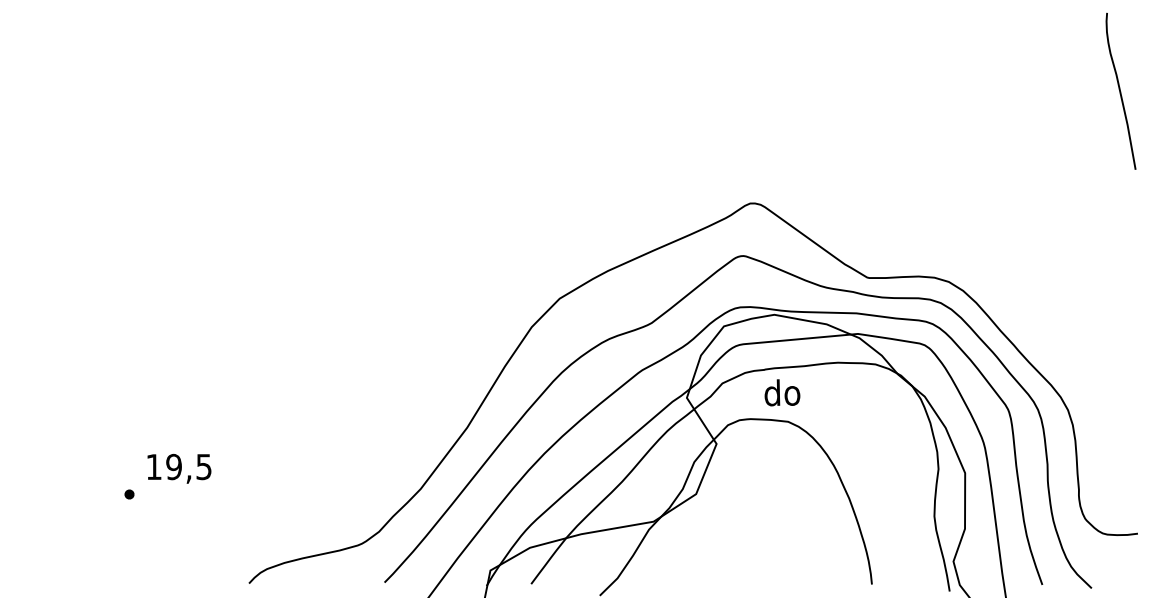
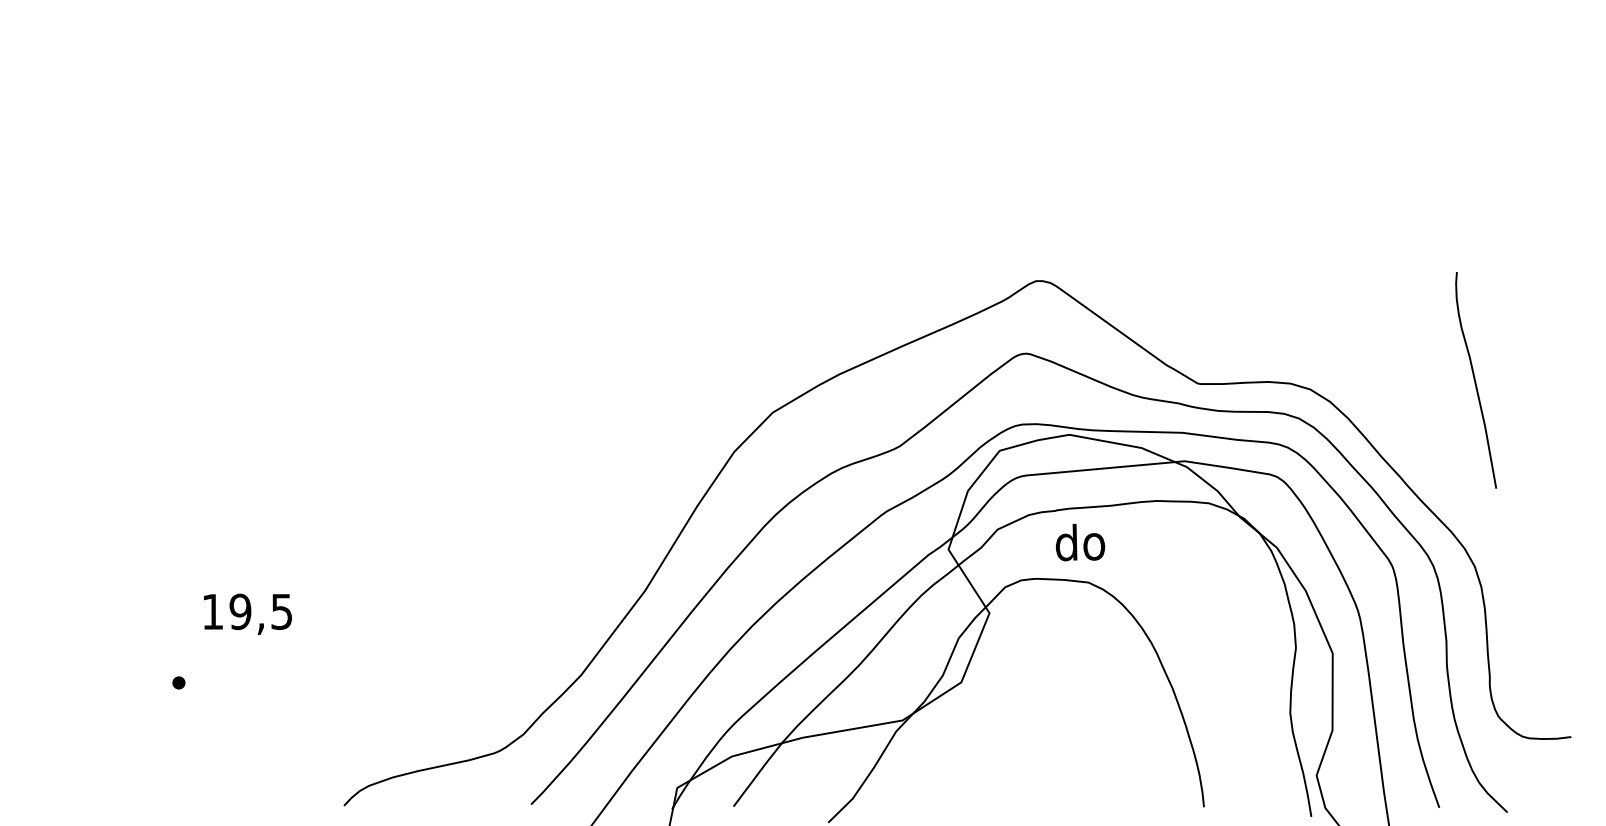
curve: (1120, 90) -> (1475, 379), moved
text: (179, 468) -> (247, 613), moved

